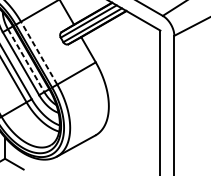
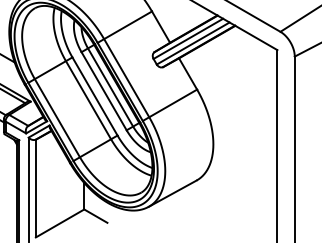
line: (39, 52) -> (126, 77), dashed -> solid
line: (26, 60) -> (110, 87), dashed -> solid

